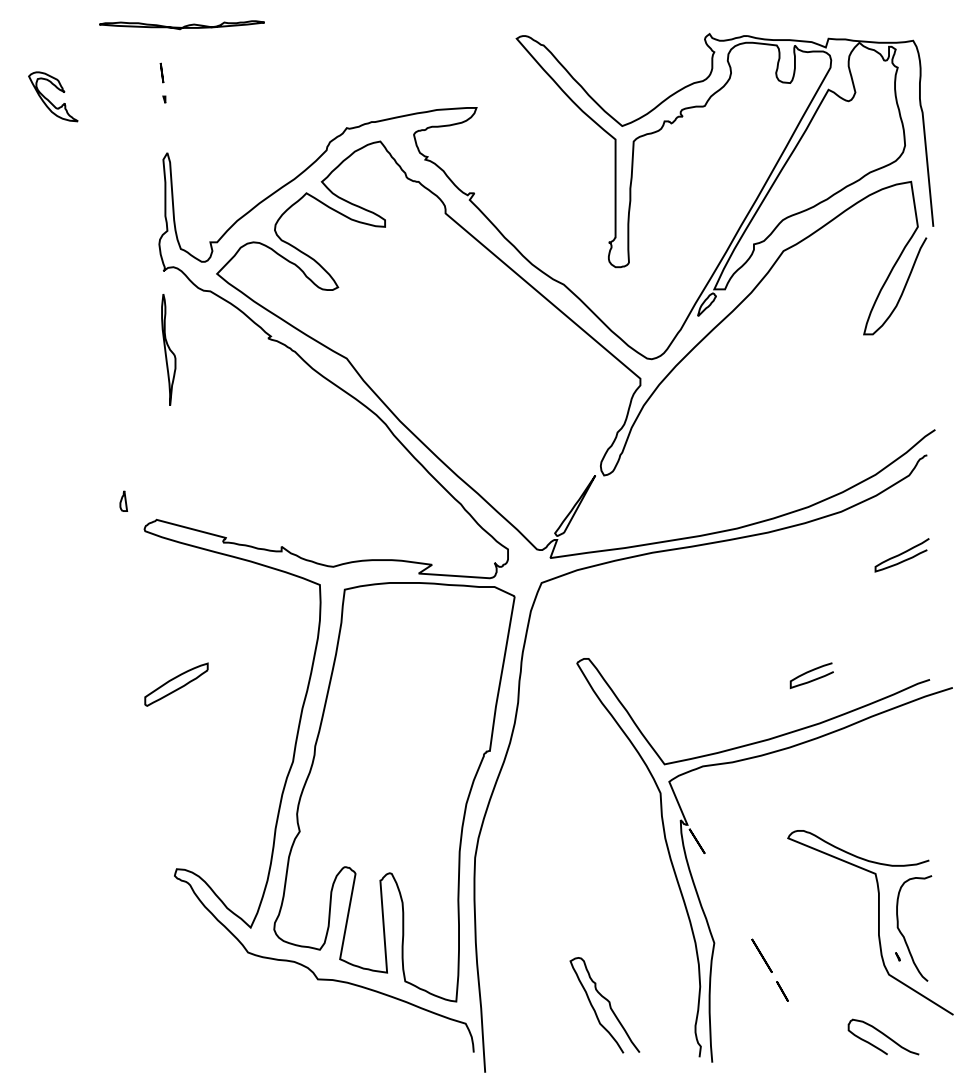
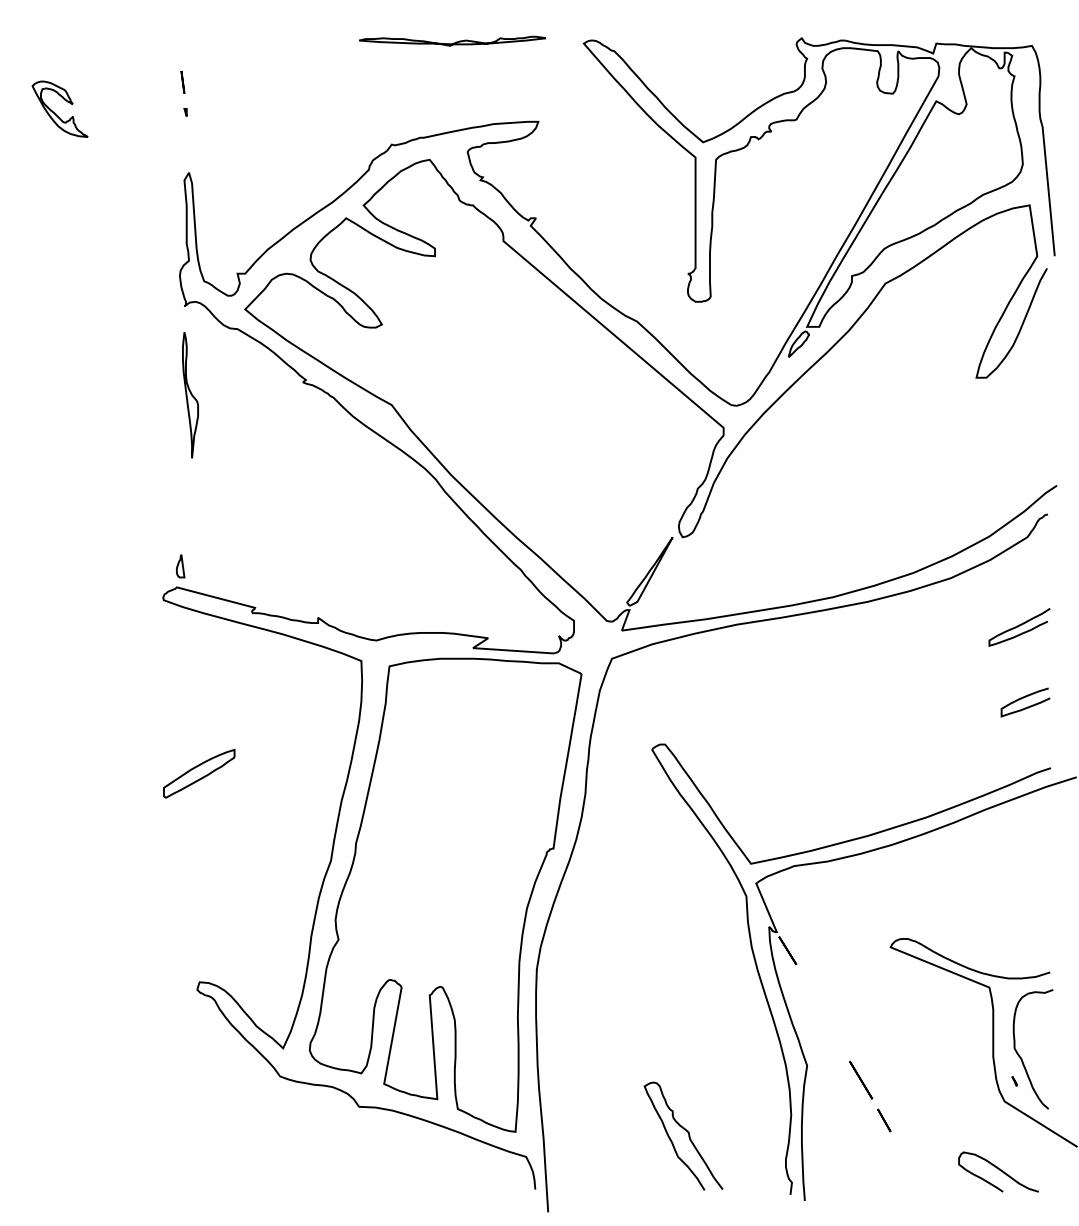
part: (182, 24) -> (452, 40), moved
part: (123, 501) -> (180, 566), moved
curve: (810, 672) -> (1023, 698), moved

